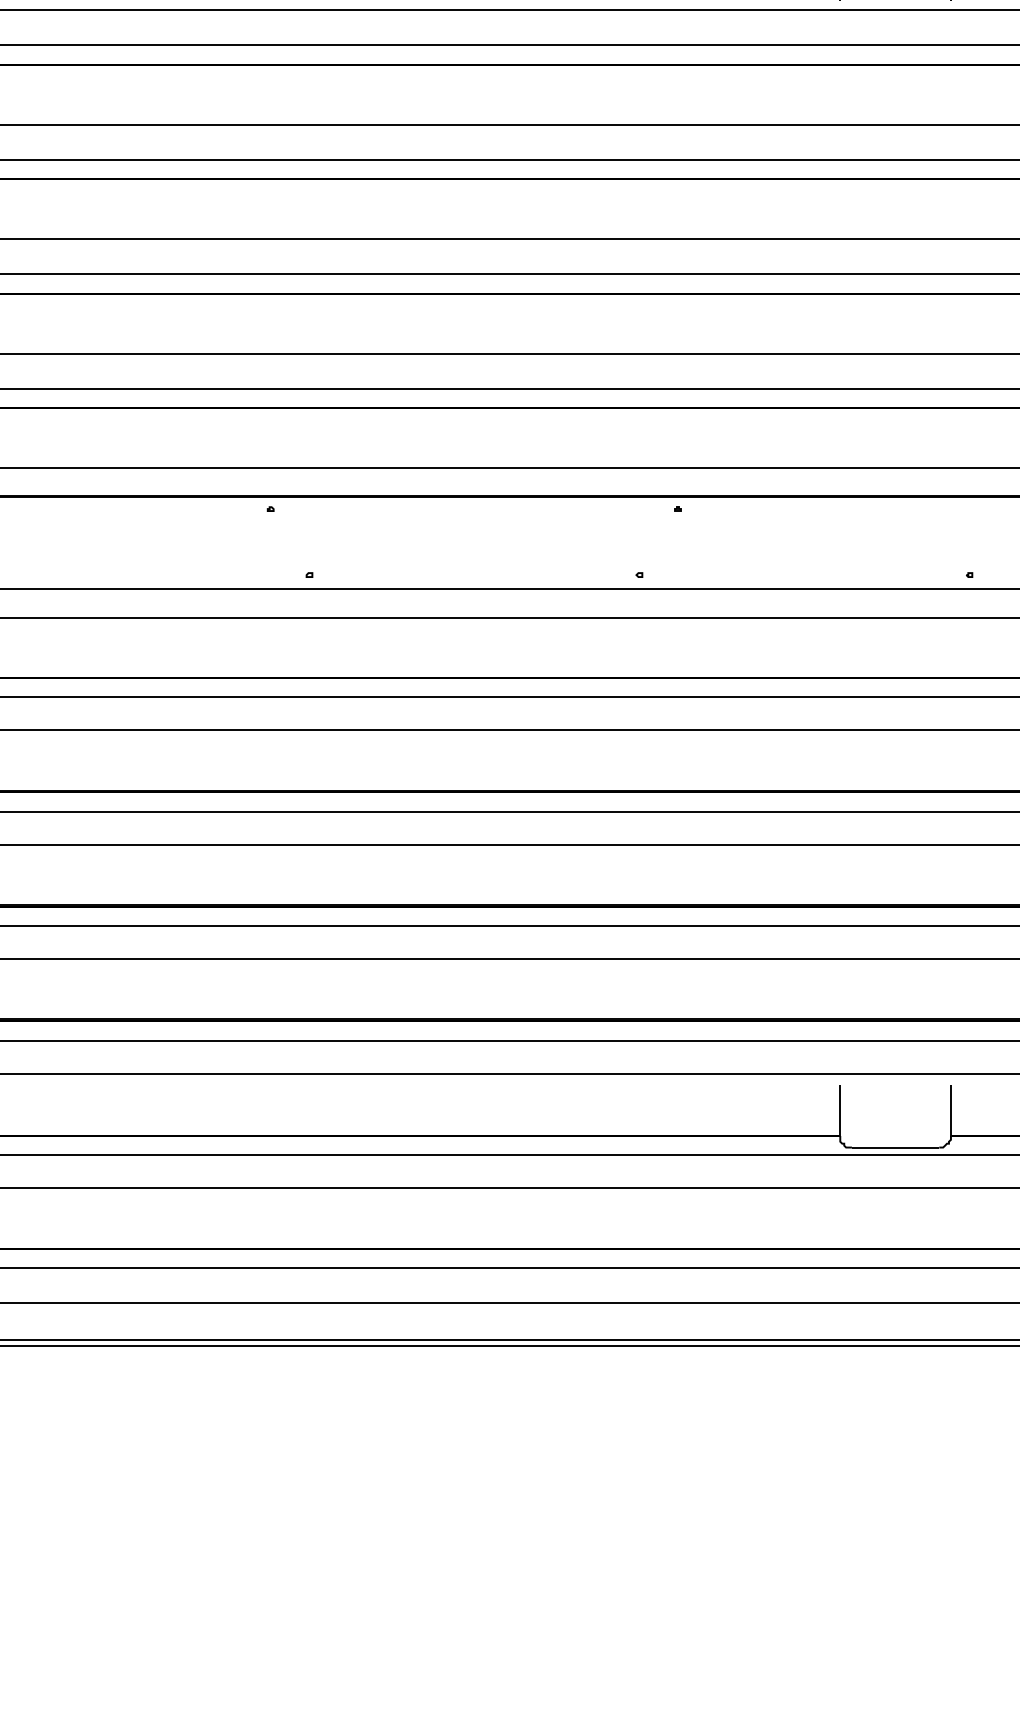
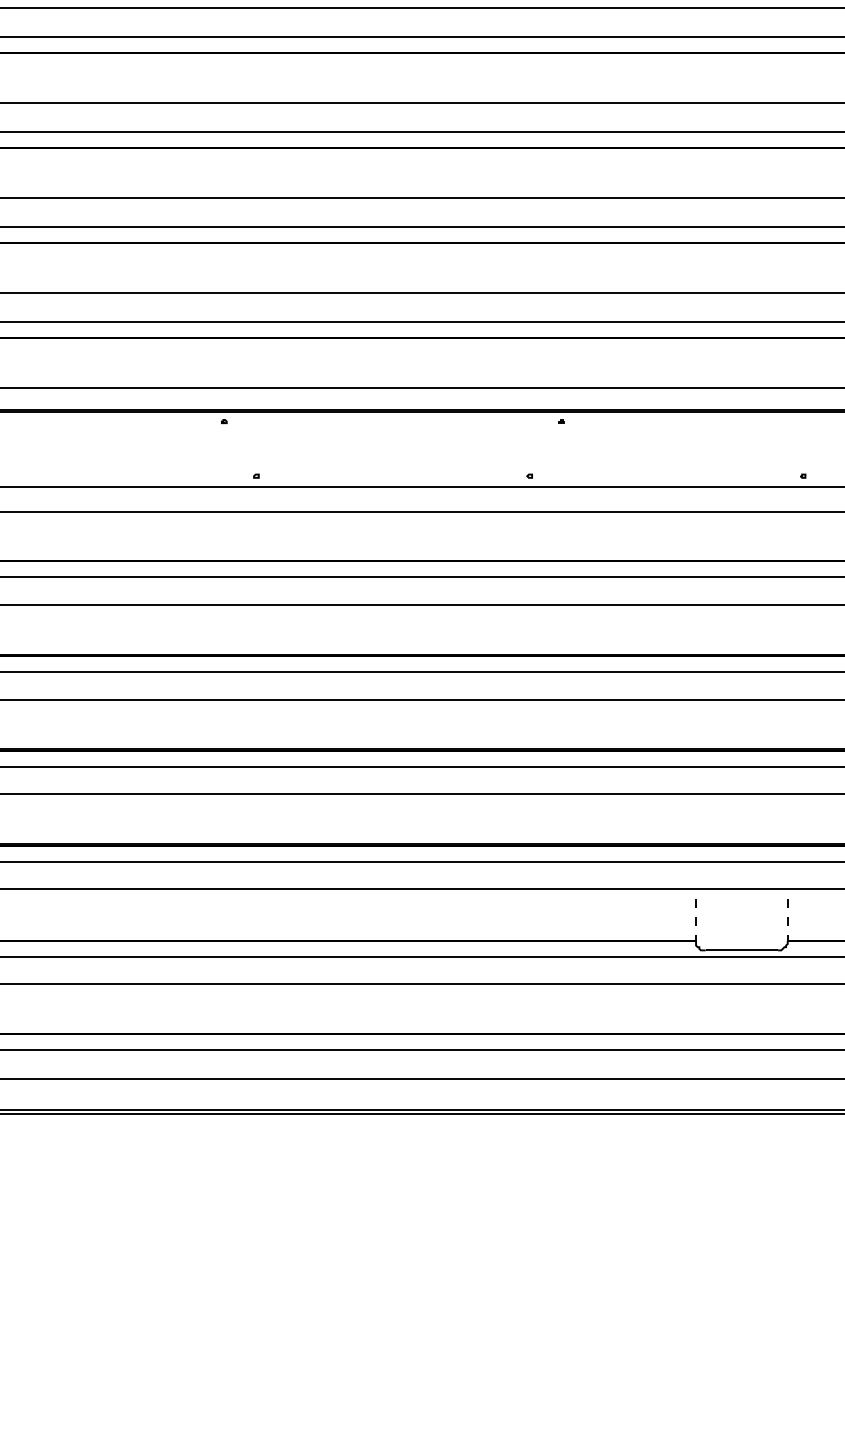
line: (840, 1110) -> (696, 919), solid -> dashed
line: (950, 1110) -> (787, 919), solid -> dashed

